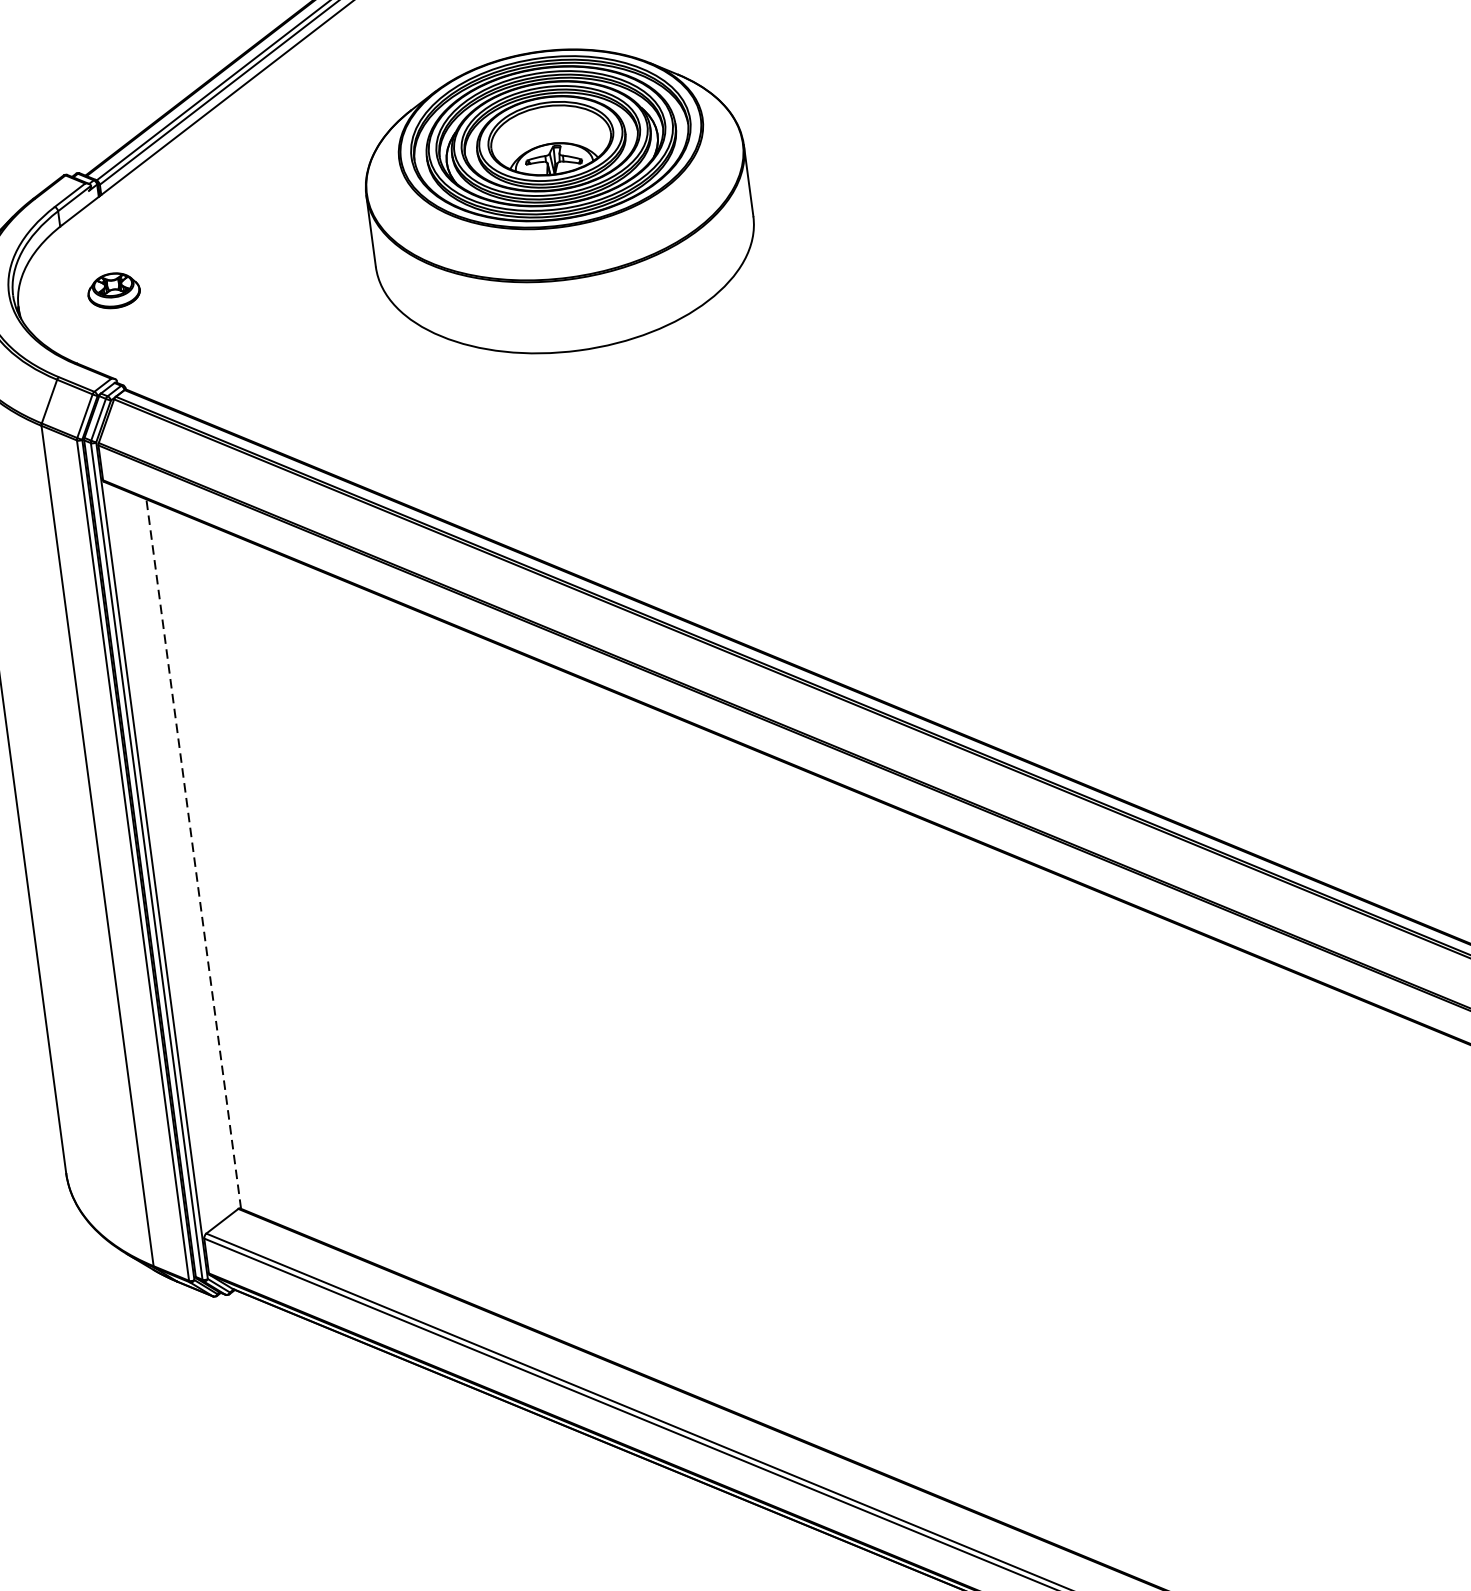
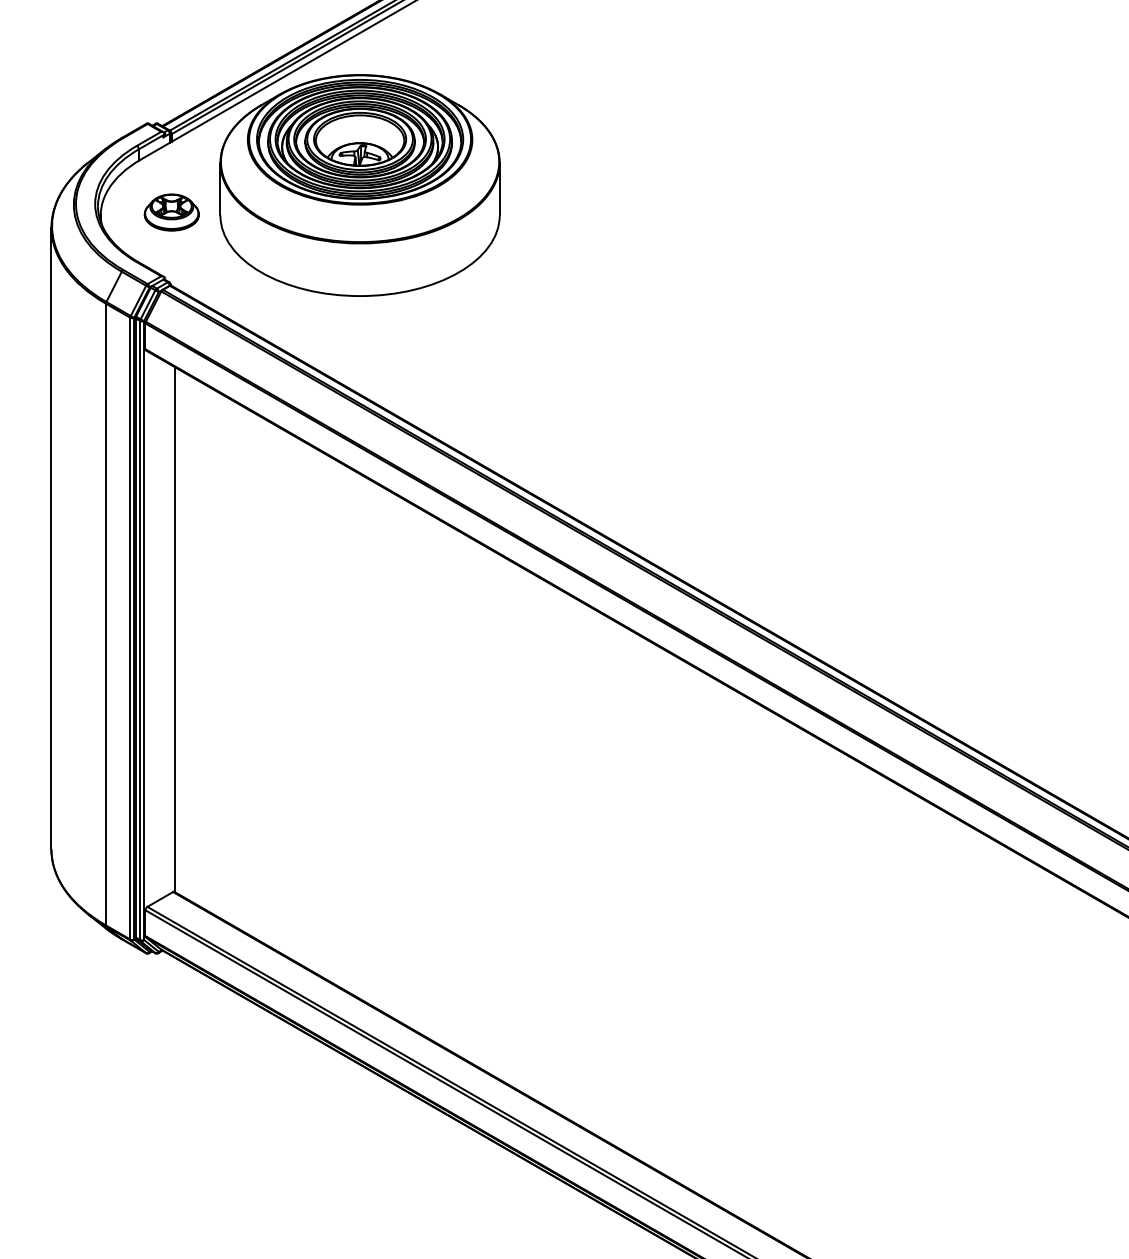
part: (558, 201) -> (359, 185), moved
part: (113, 290) -> (171, 212), size x1.43
line: (194, 853) -> (175, 629), dashed -> solid

